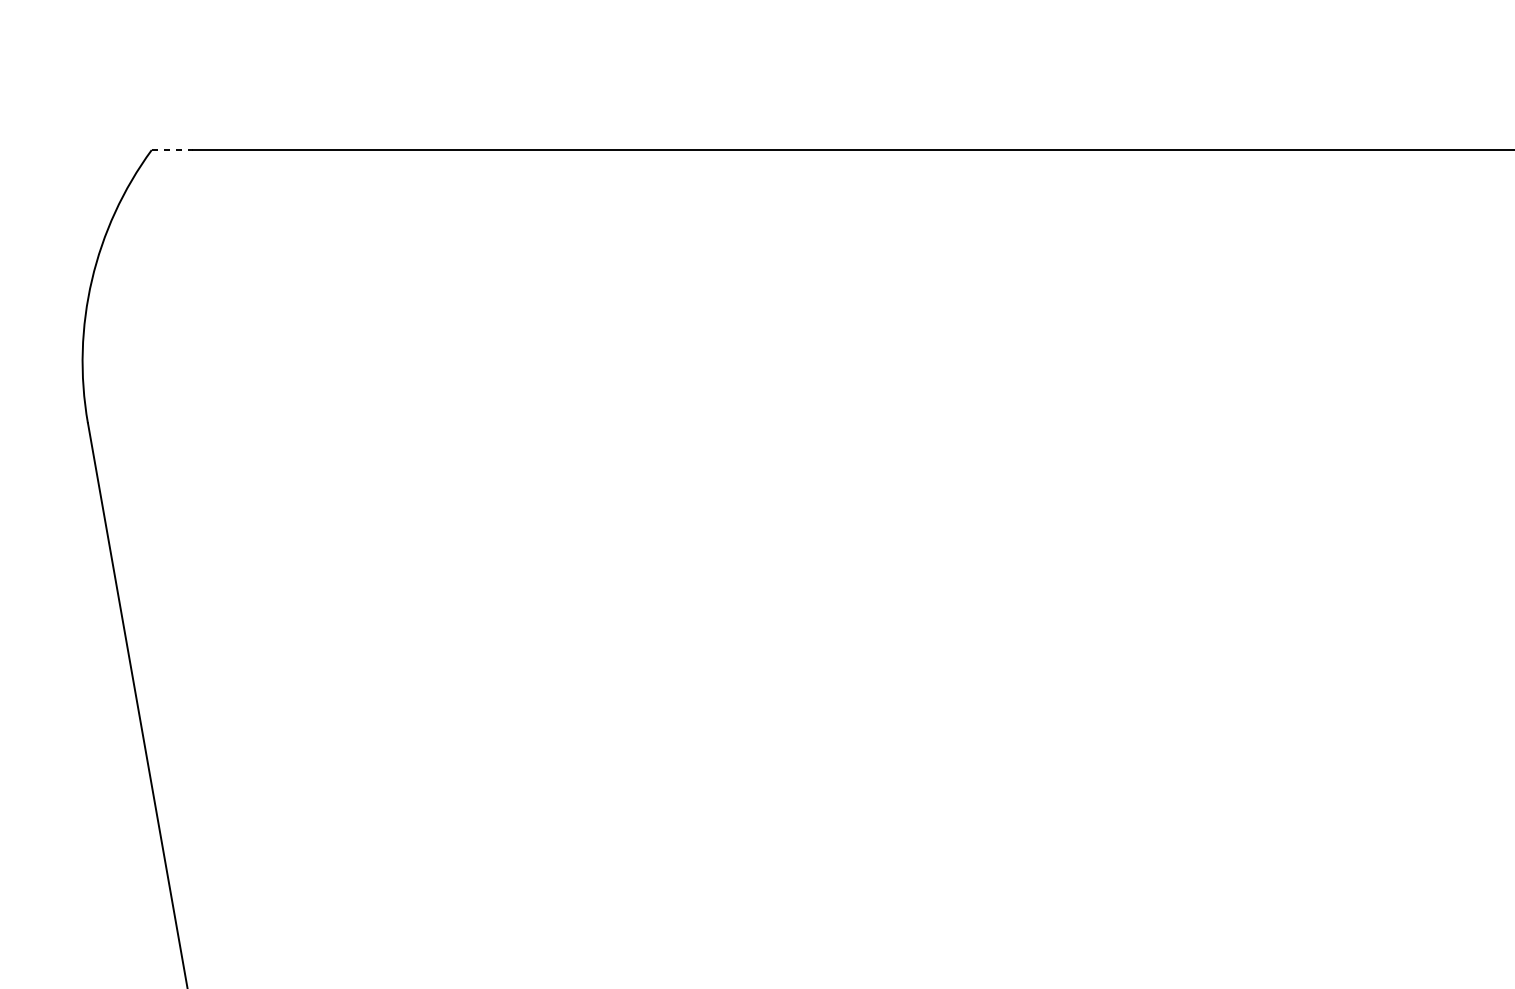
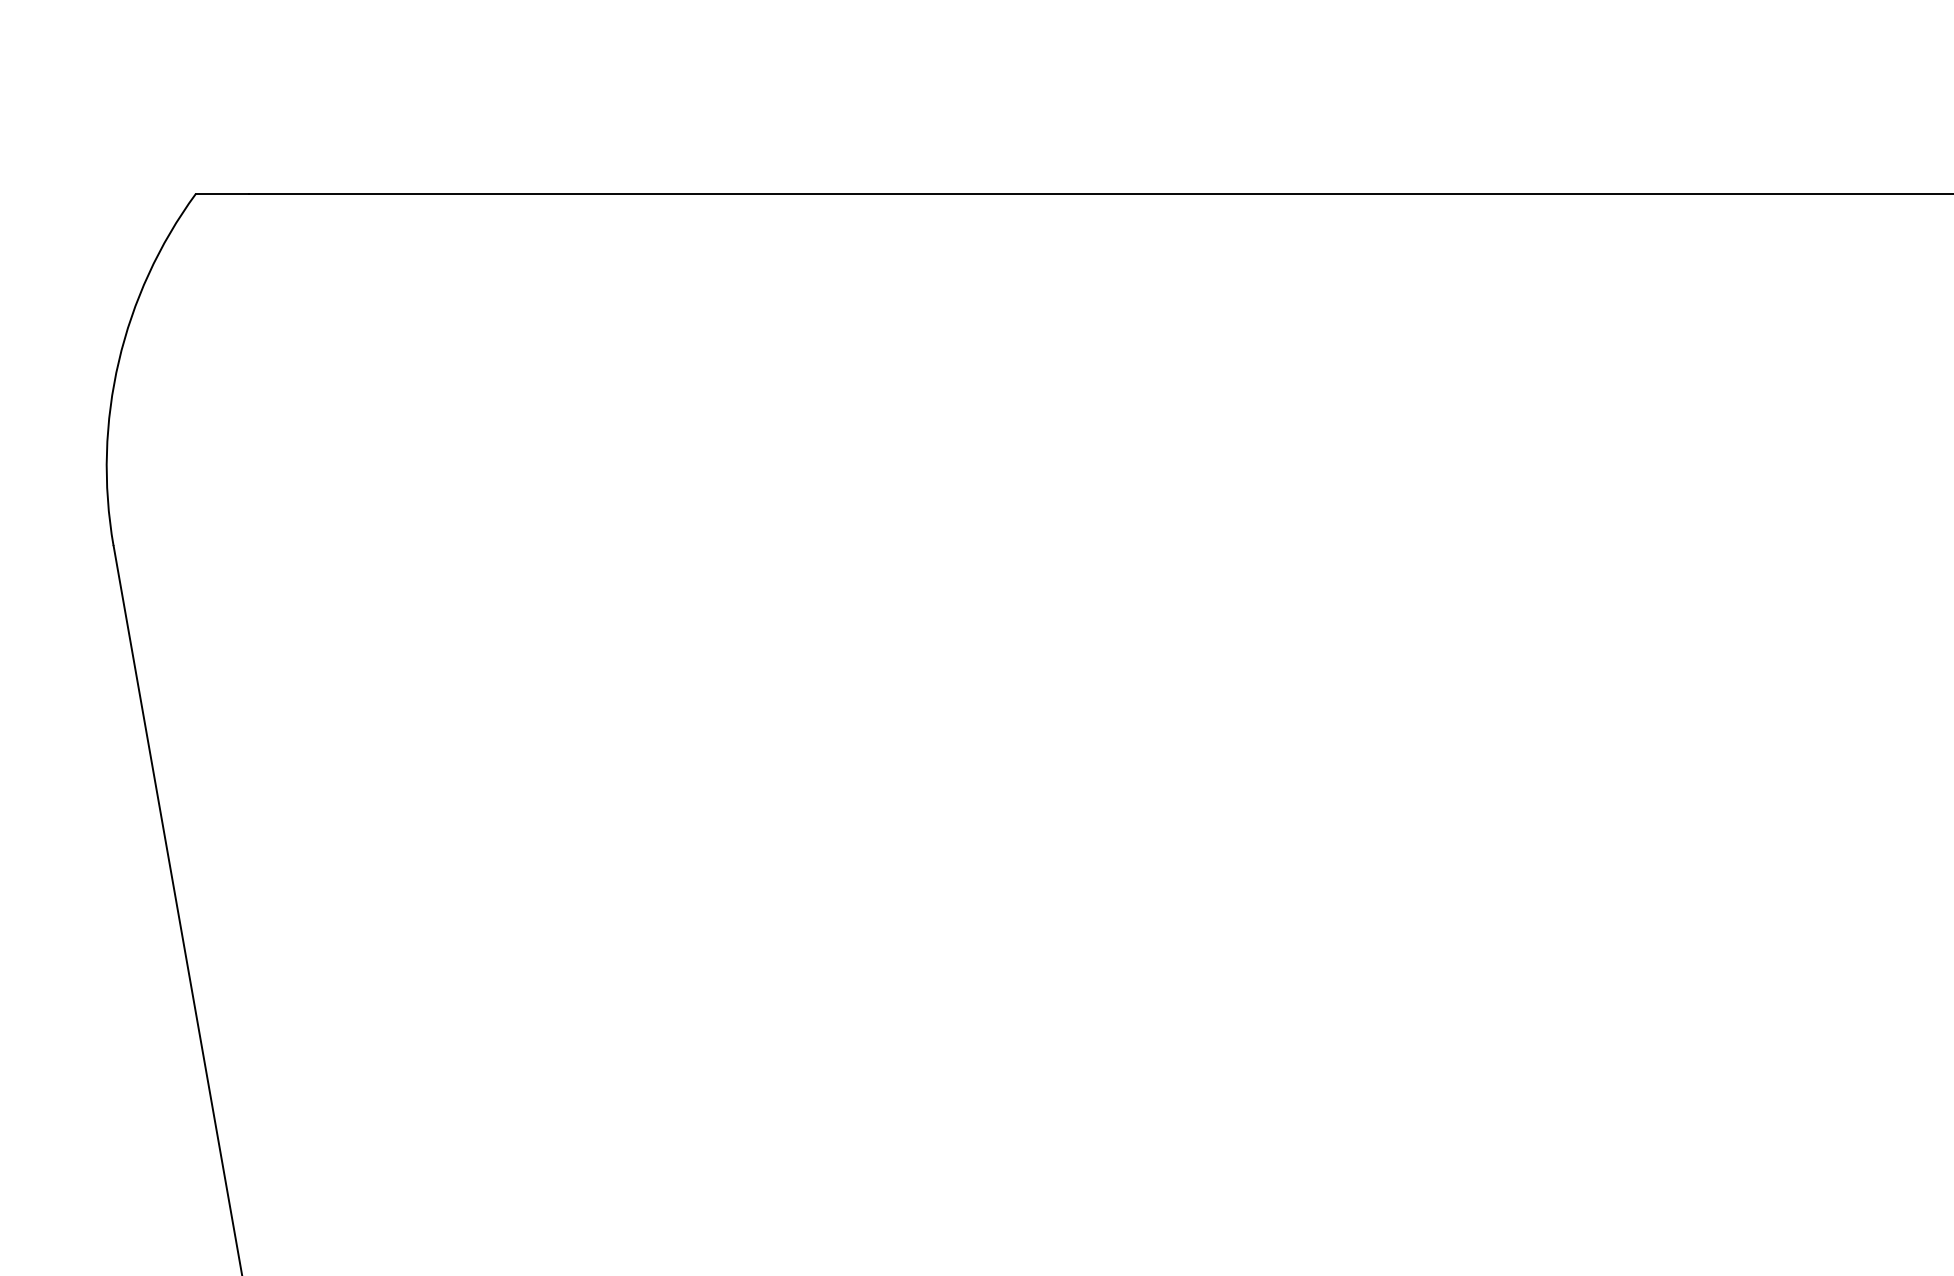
line: (172, 149) -> (222, 193), dashed -> solid

